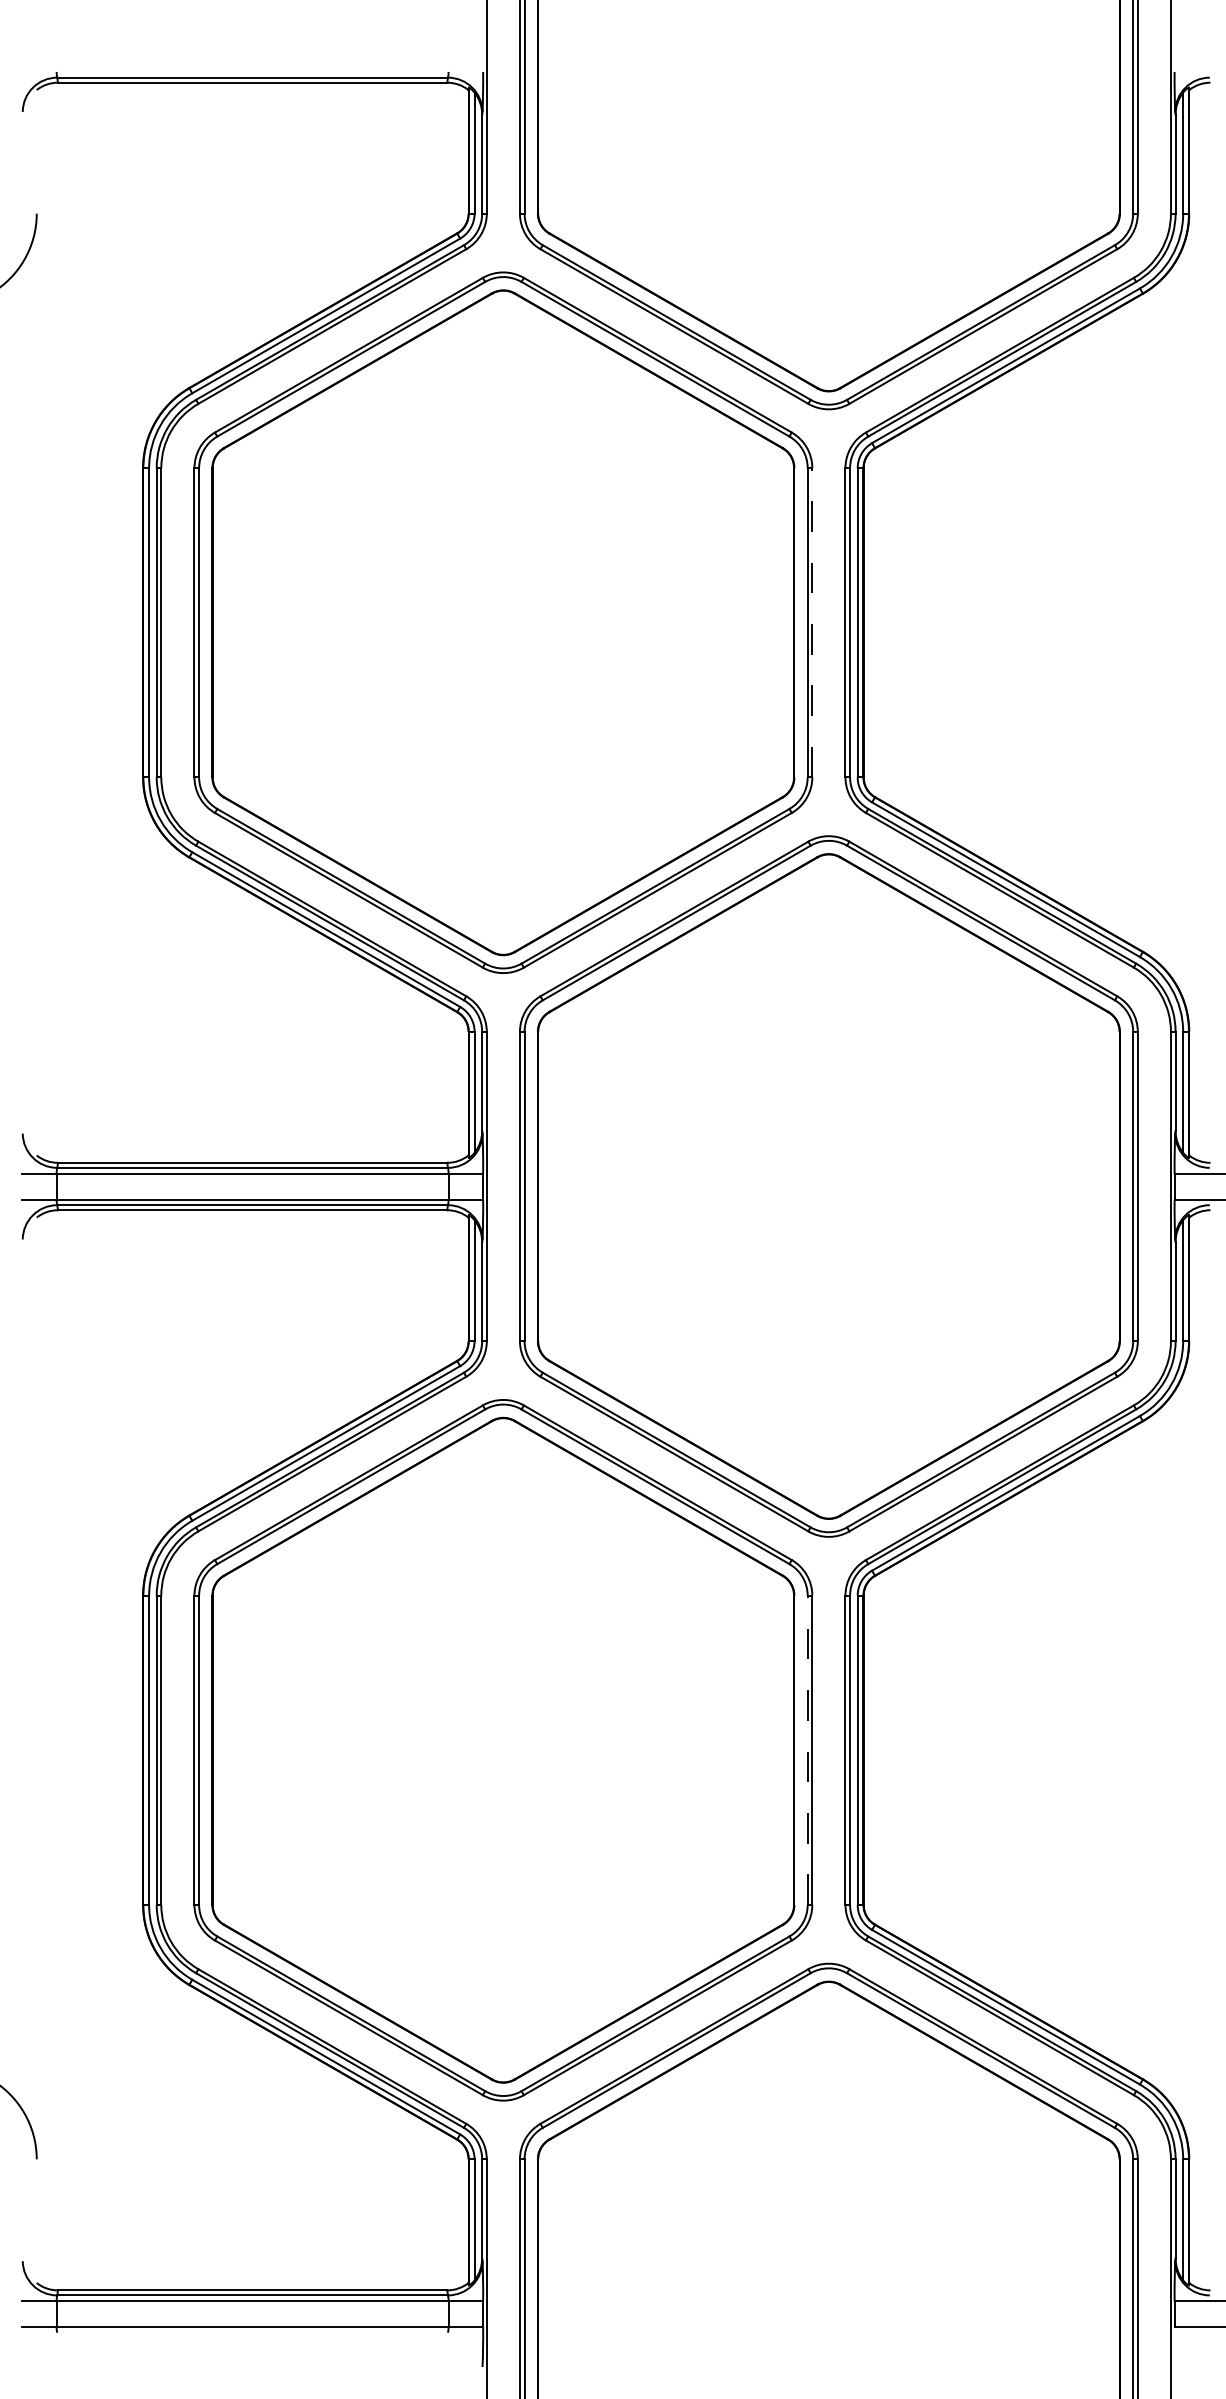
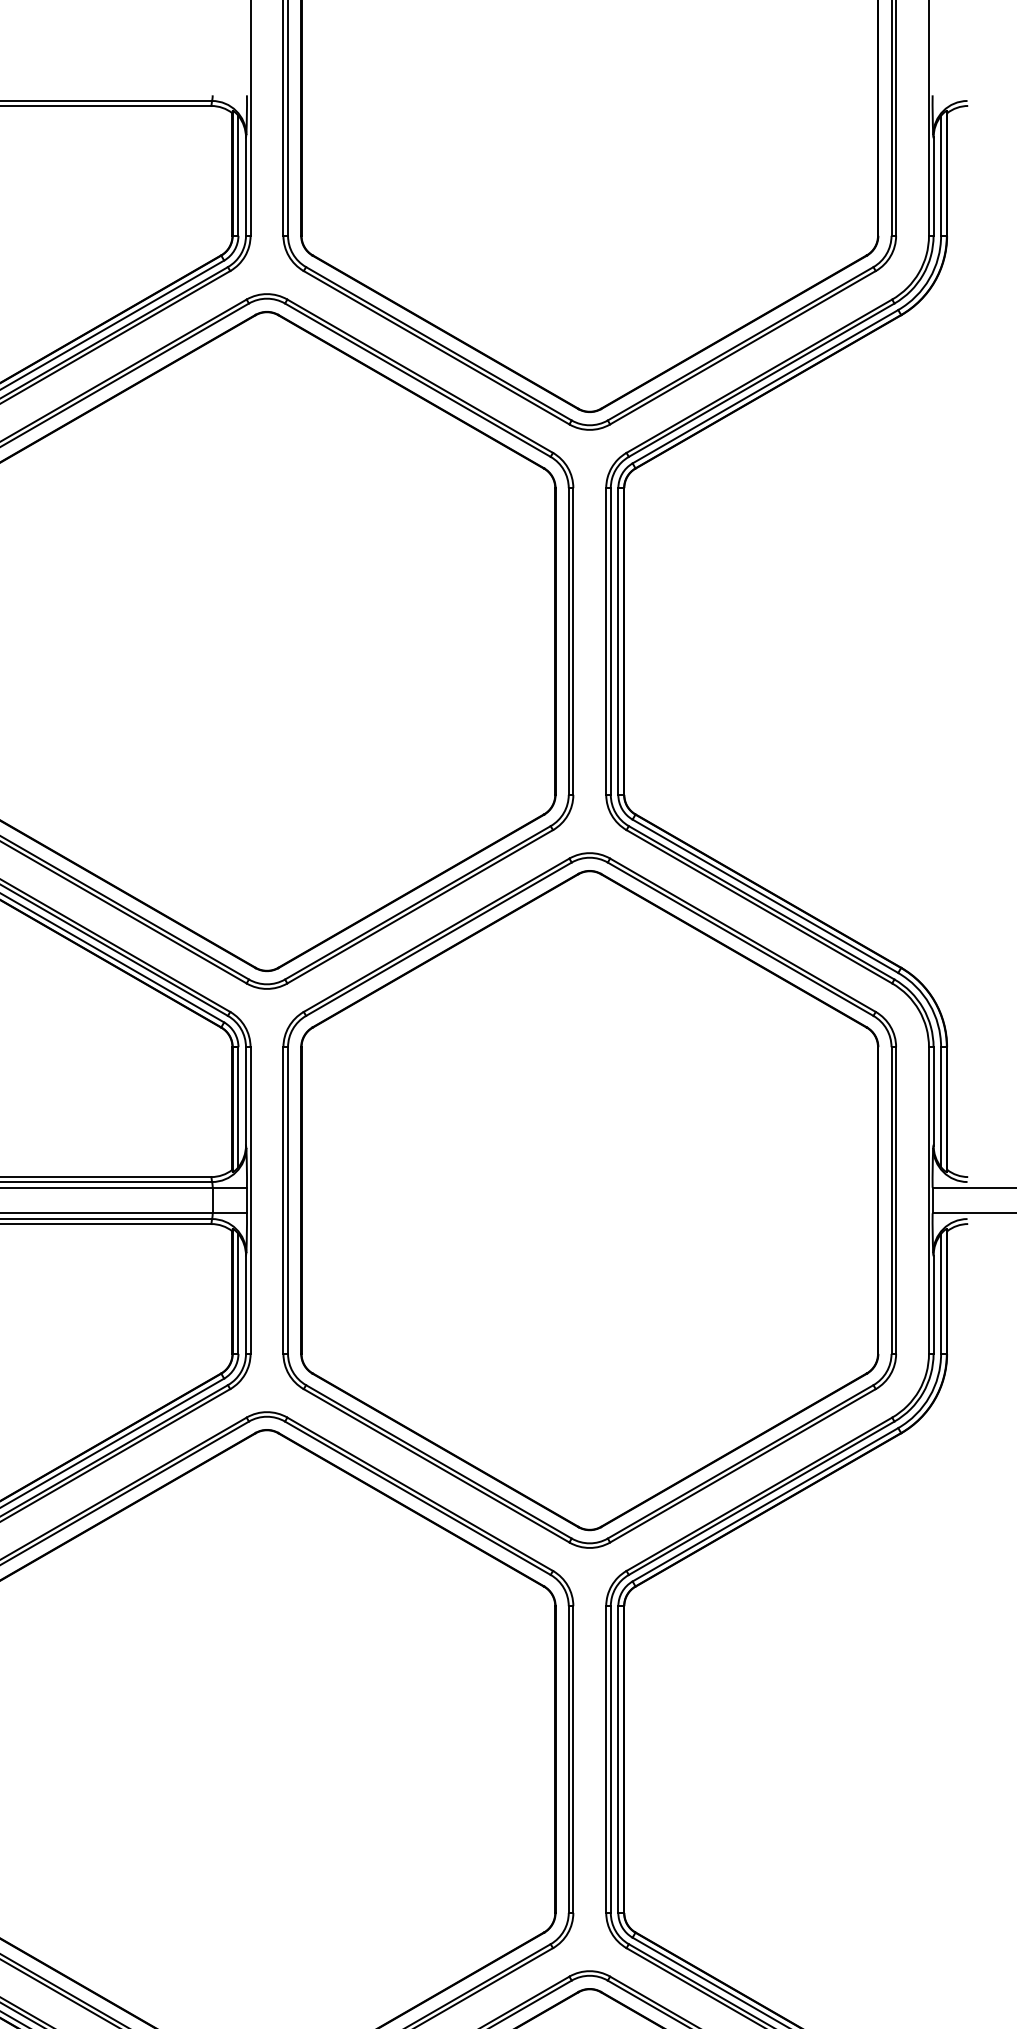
line: (812, 622) -> (573, 641), dashed -> solid
line: (807, 1750) -> (568, 1759), dashed -> solid

